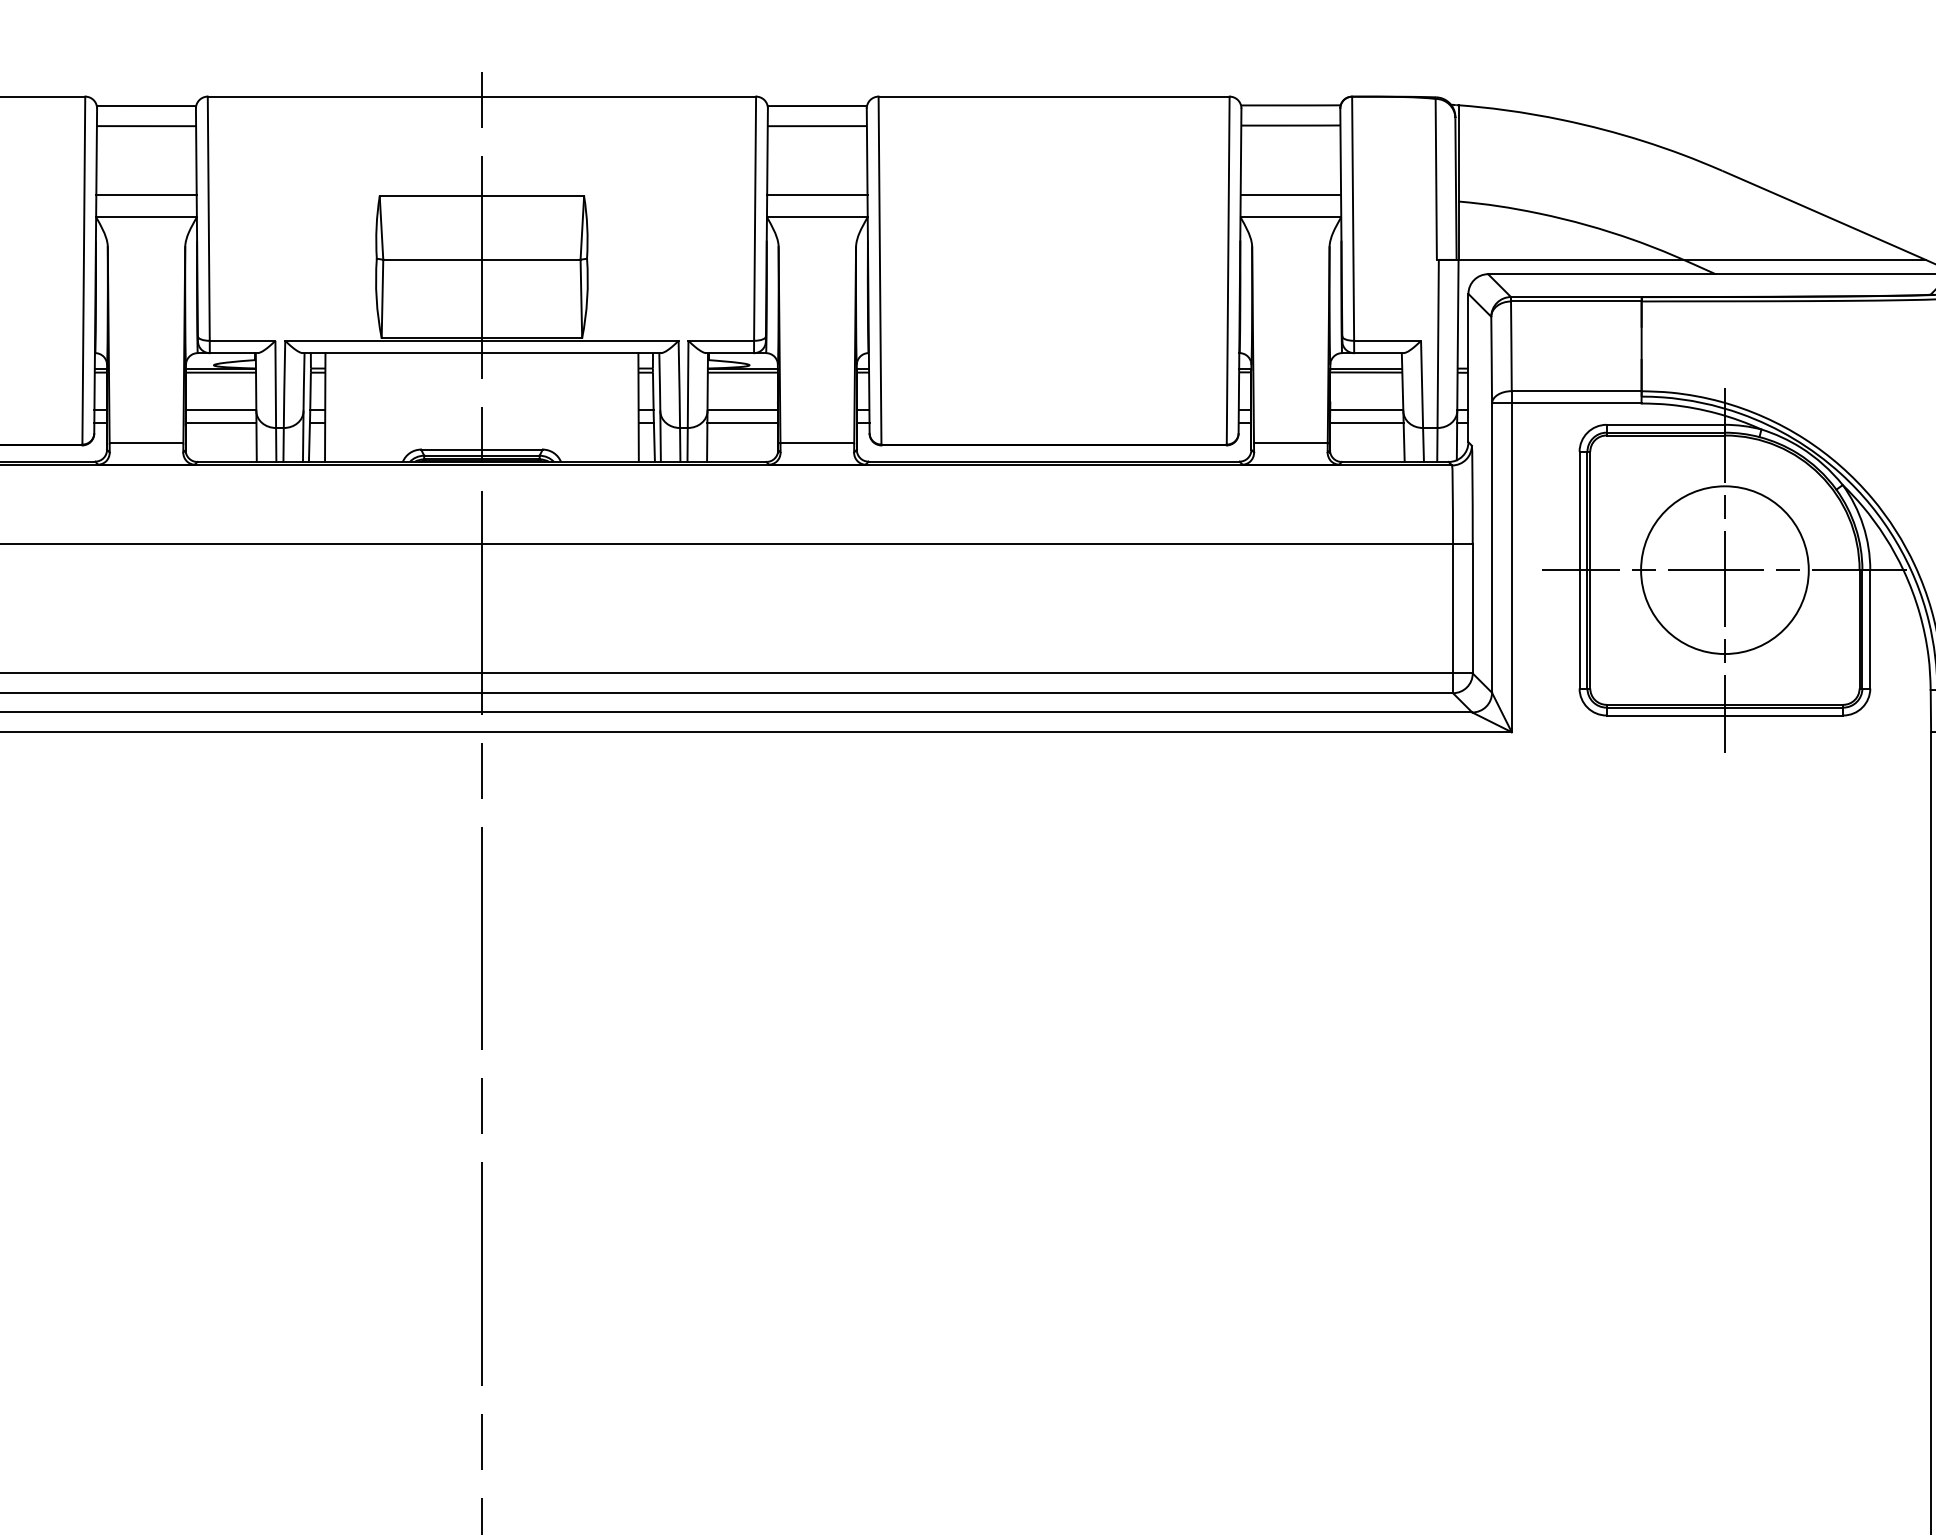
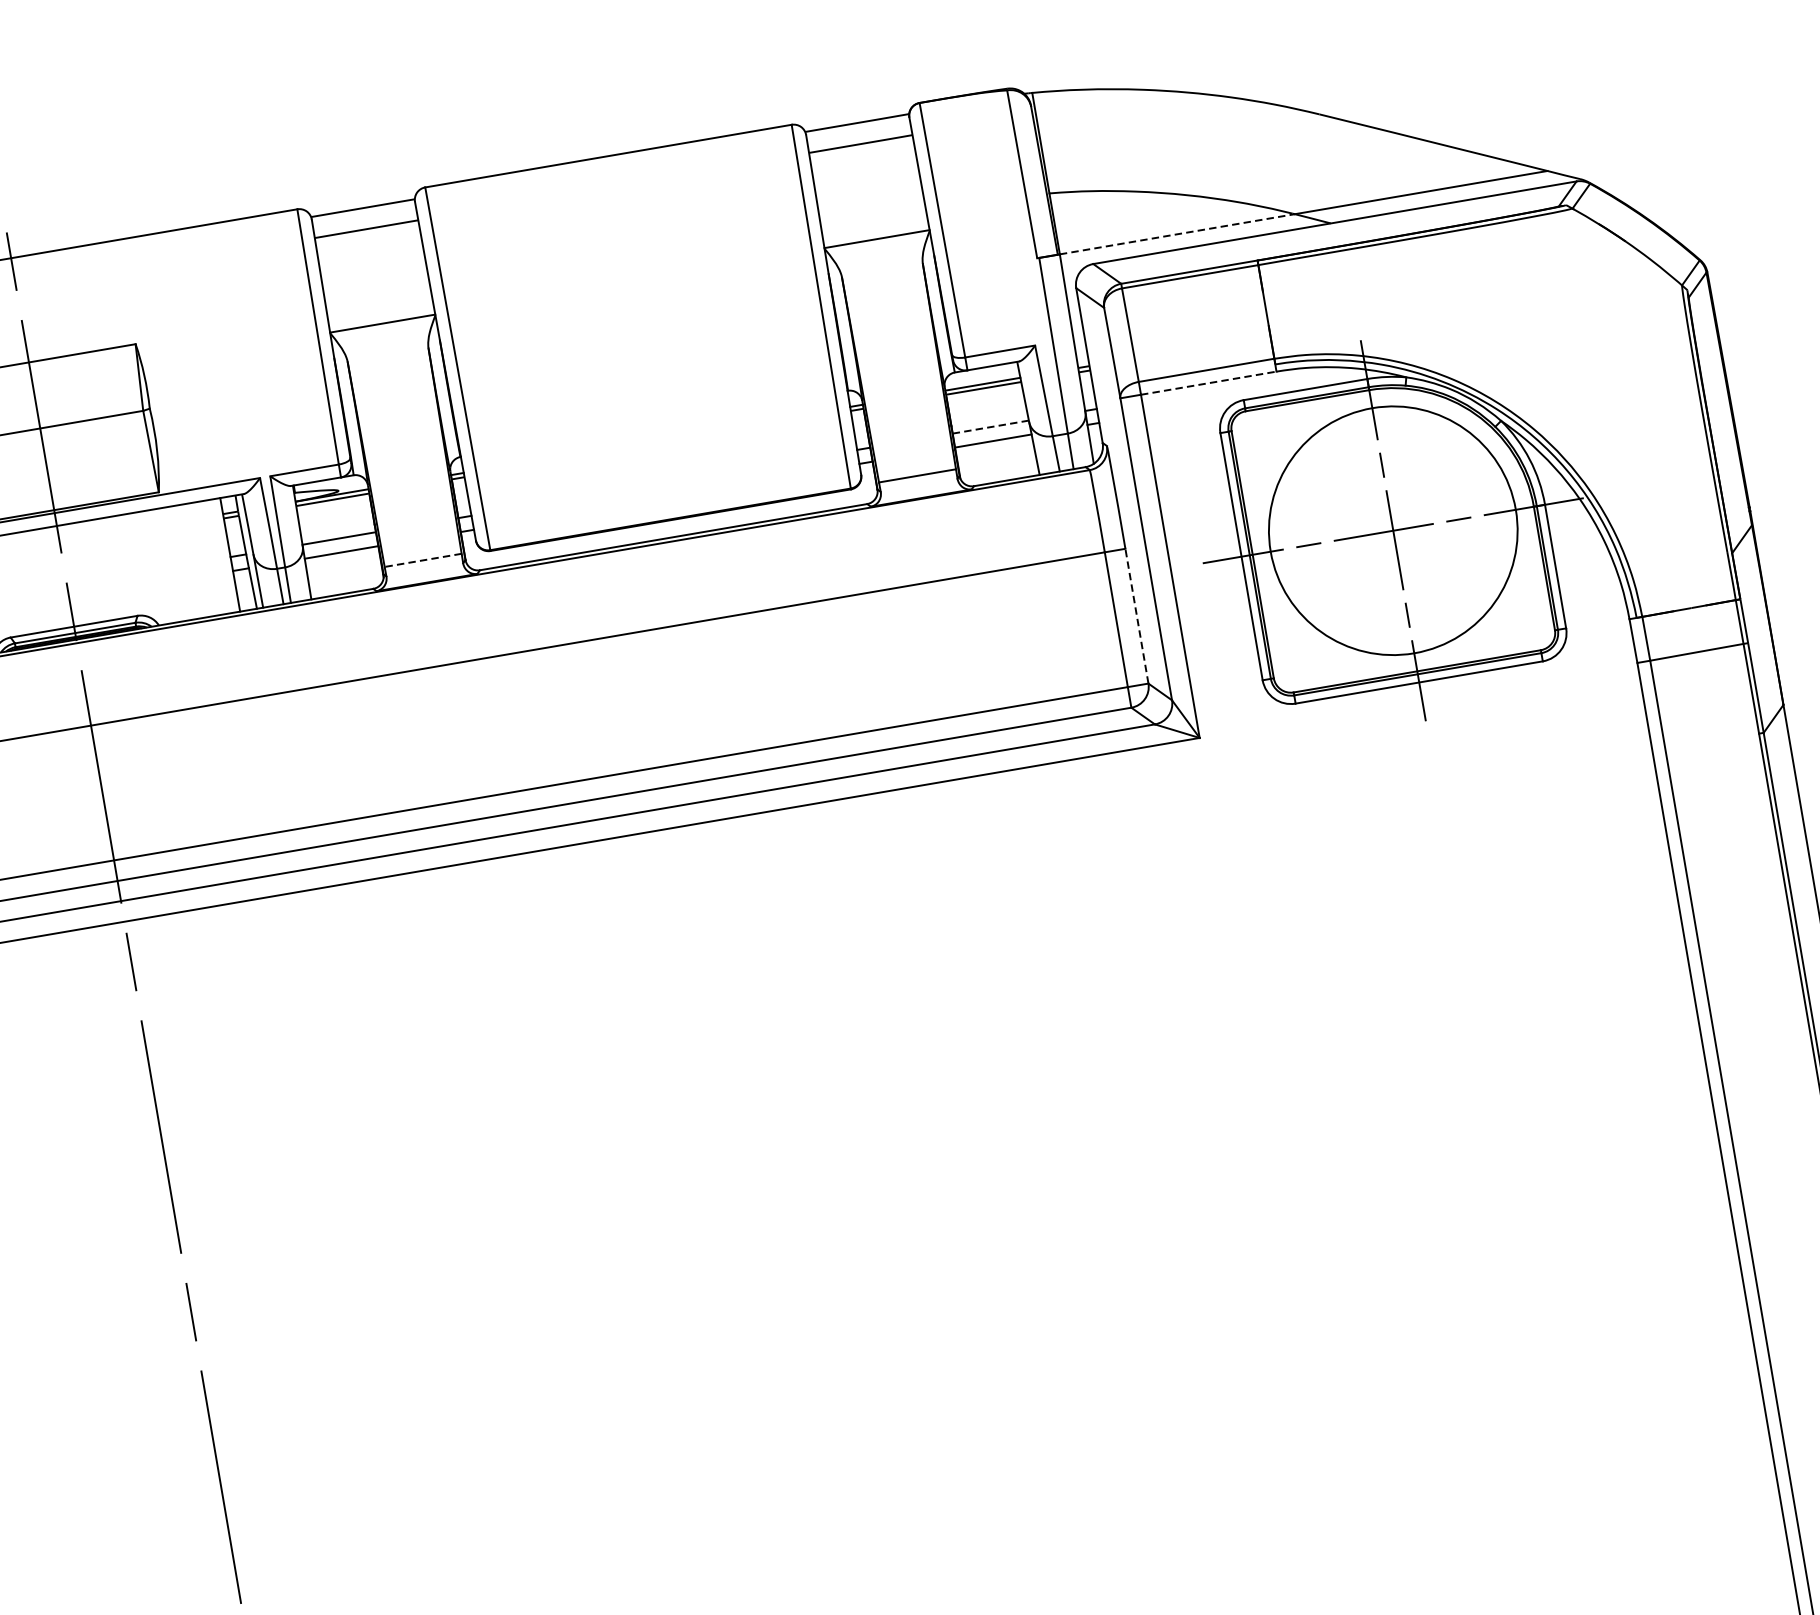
line: (817, 195) -> (379, 301), removed
line: (1290, 195) -> (872, 217), removed
line: (1571, 259) -> (1177, 233), solid -> dashed
line: (1576, 403) -> (1208, 383), solid -> dashed
line: (1366, 409) -> (990, 426), solid -> dashed
line: (817, 443) -> (423, 560), solid -> dashed
circle: (1724, 570) -> (1392, 531), size x1.4
line: (1472, 608) -> (1136, 615), solid -> dashed

